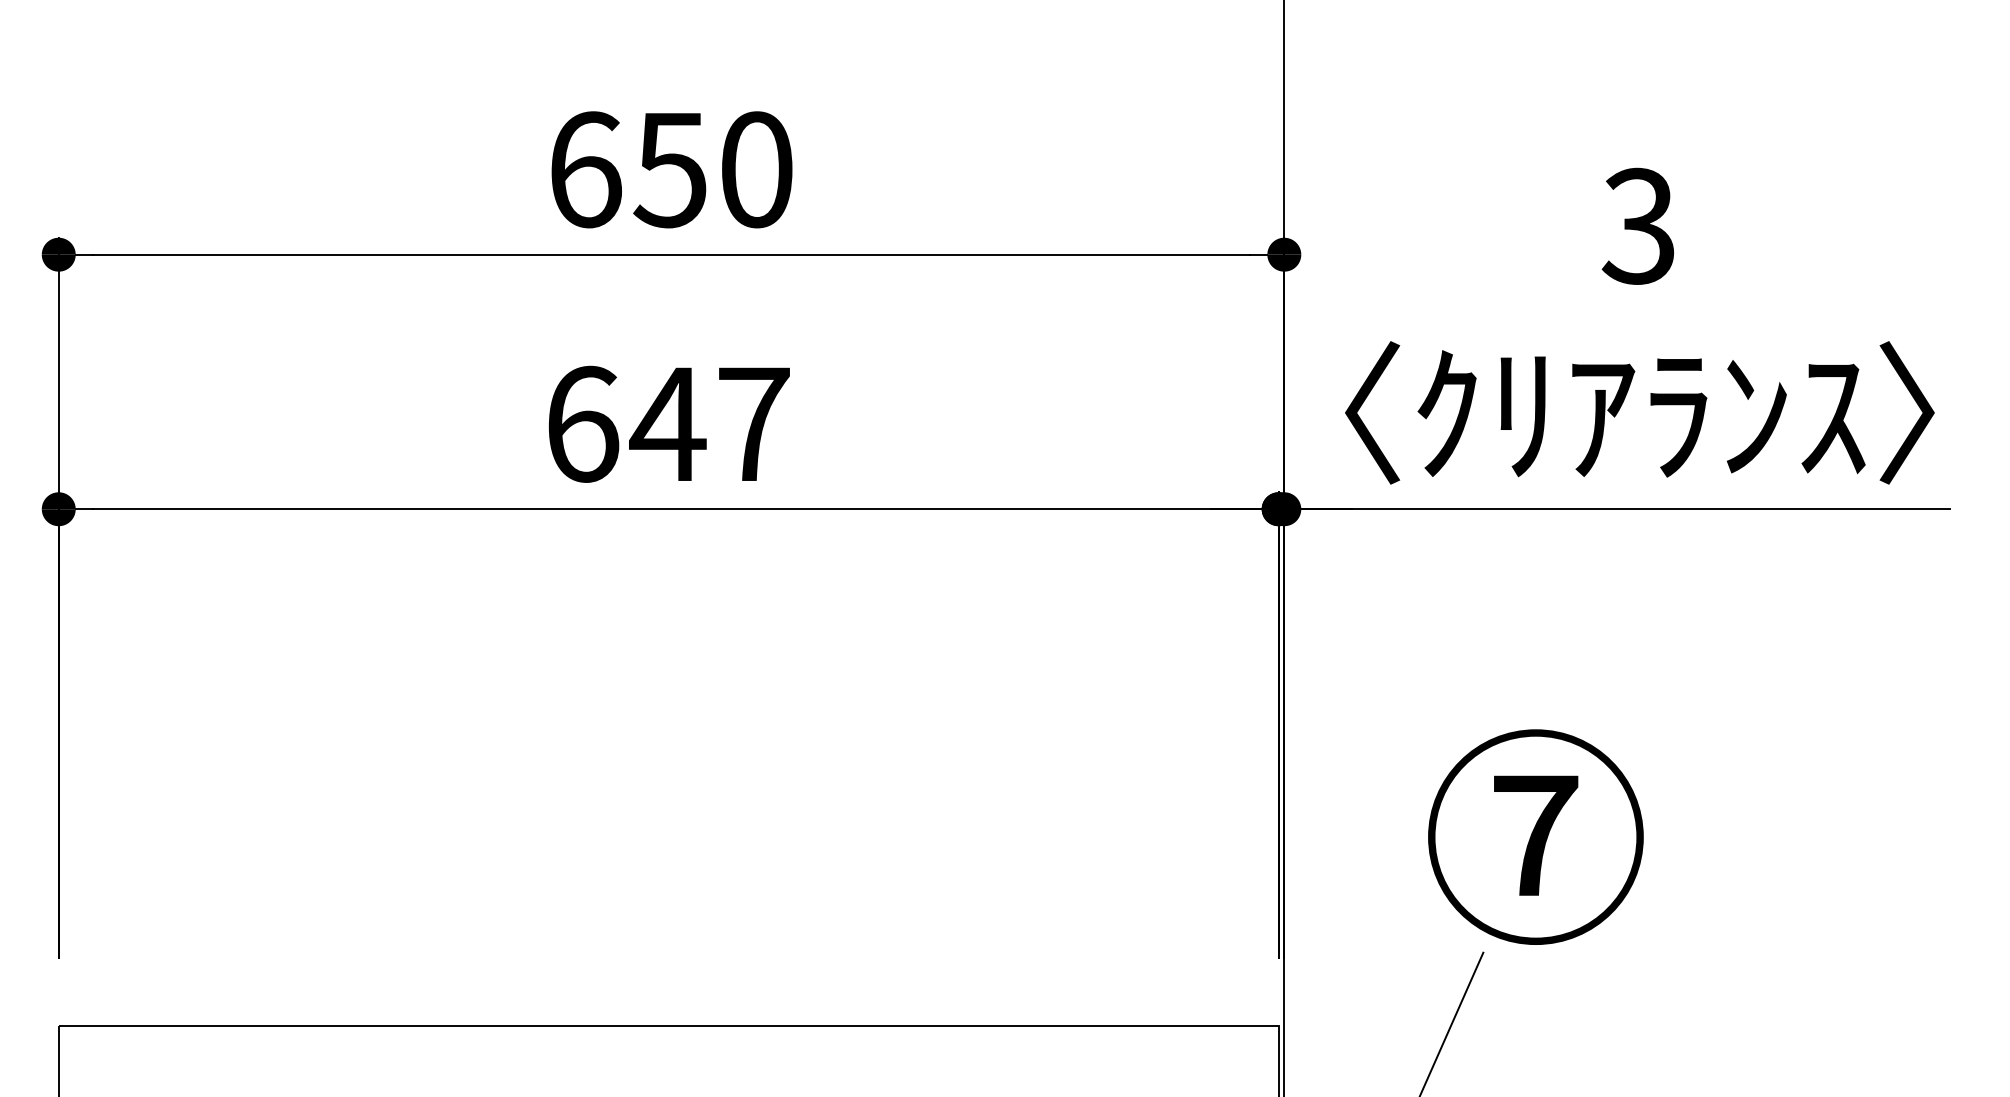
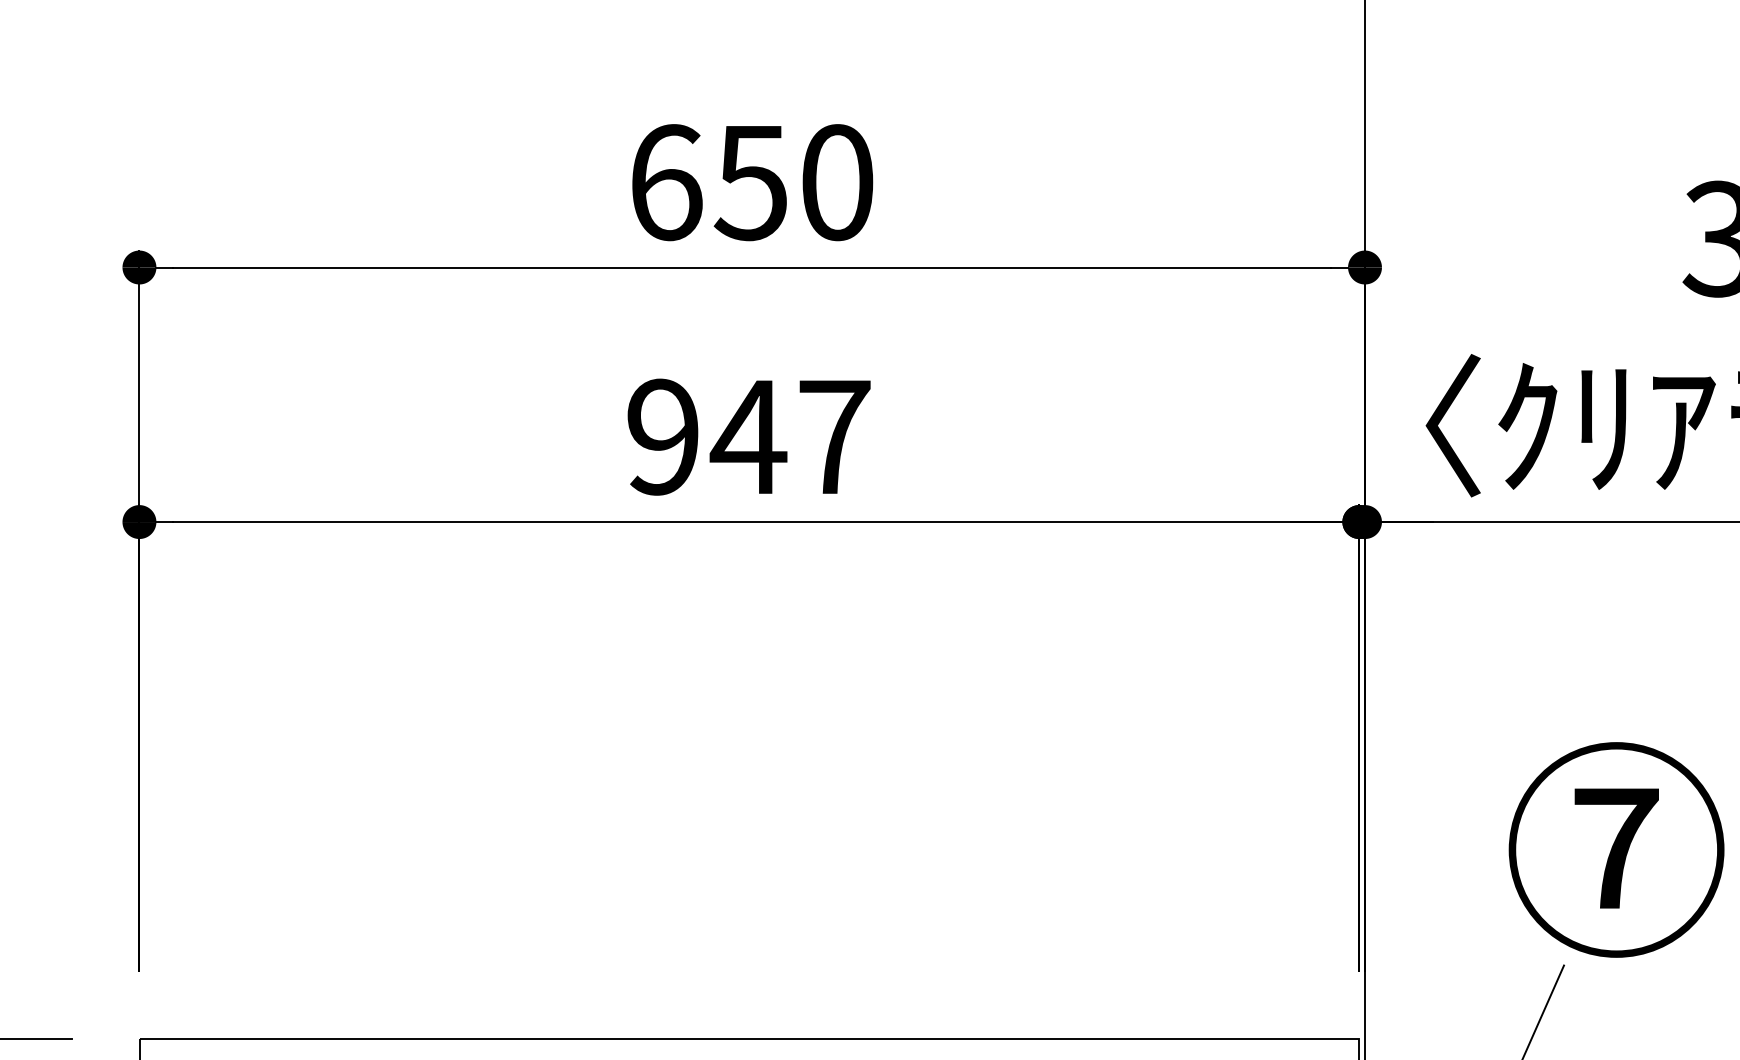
text: (583, 423) -> (664, 436), 647 -> 947

